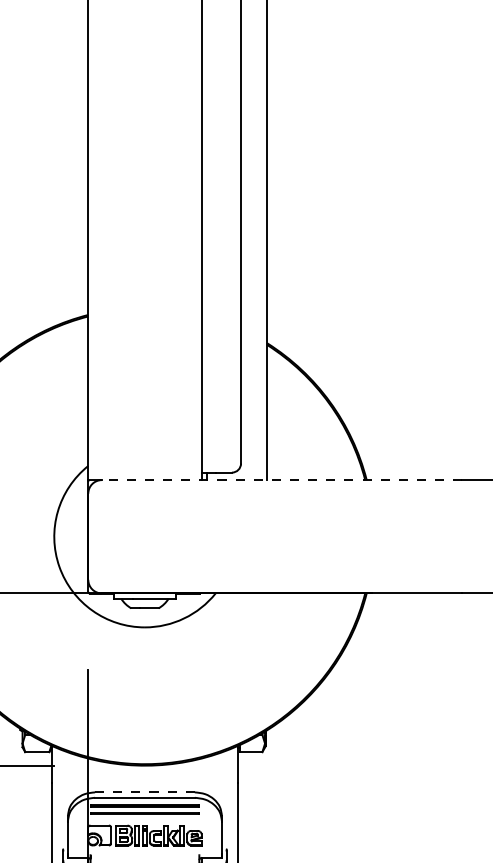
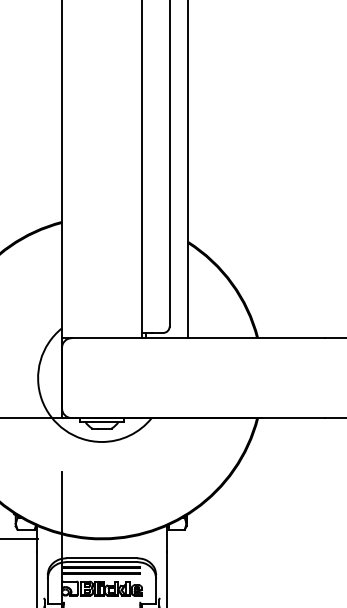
line: (281, 480) -> (198, 338), dashed -> solid
line: (144, 792) -> (101, 558), dashed -> solid

